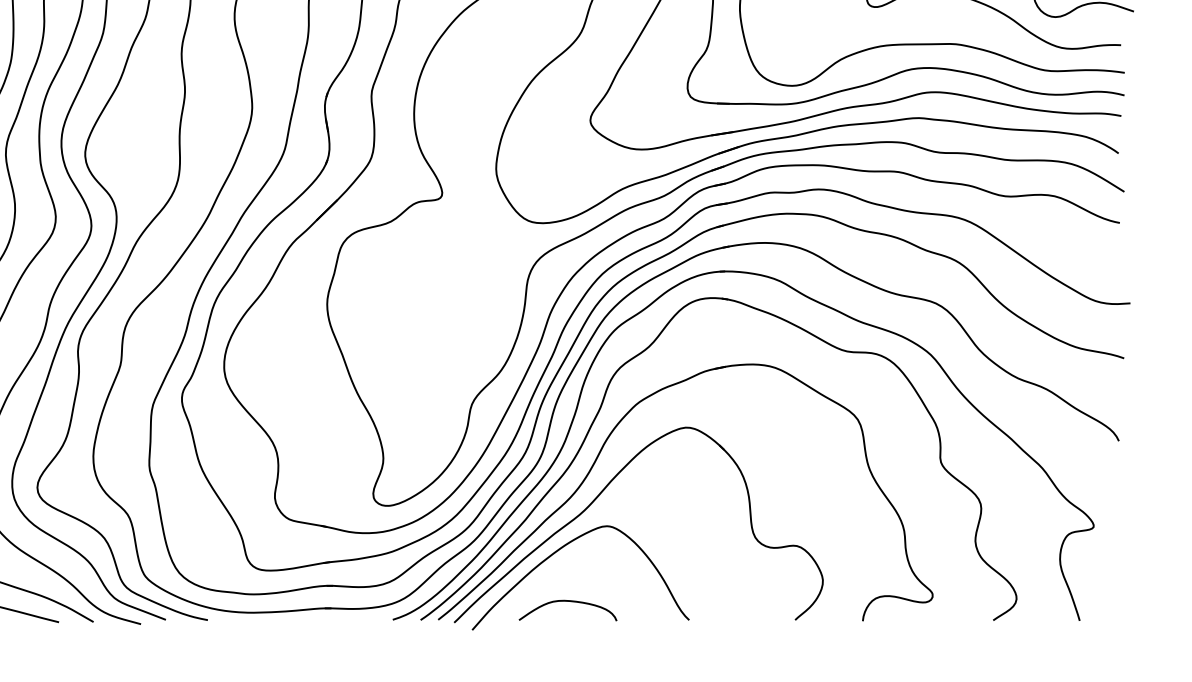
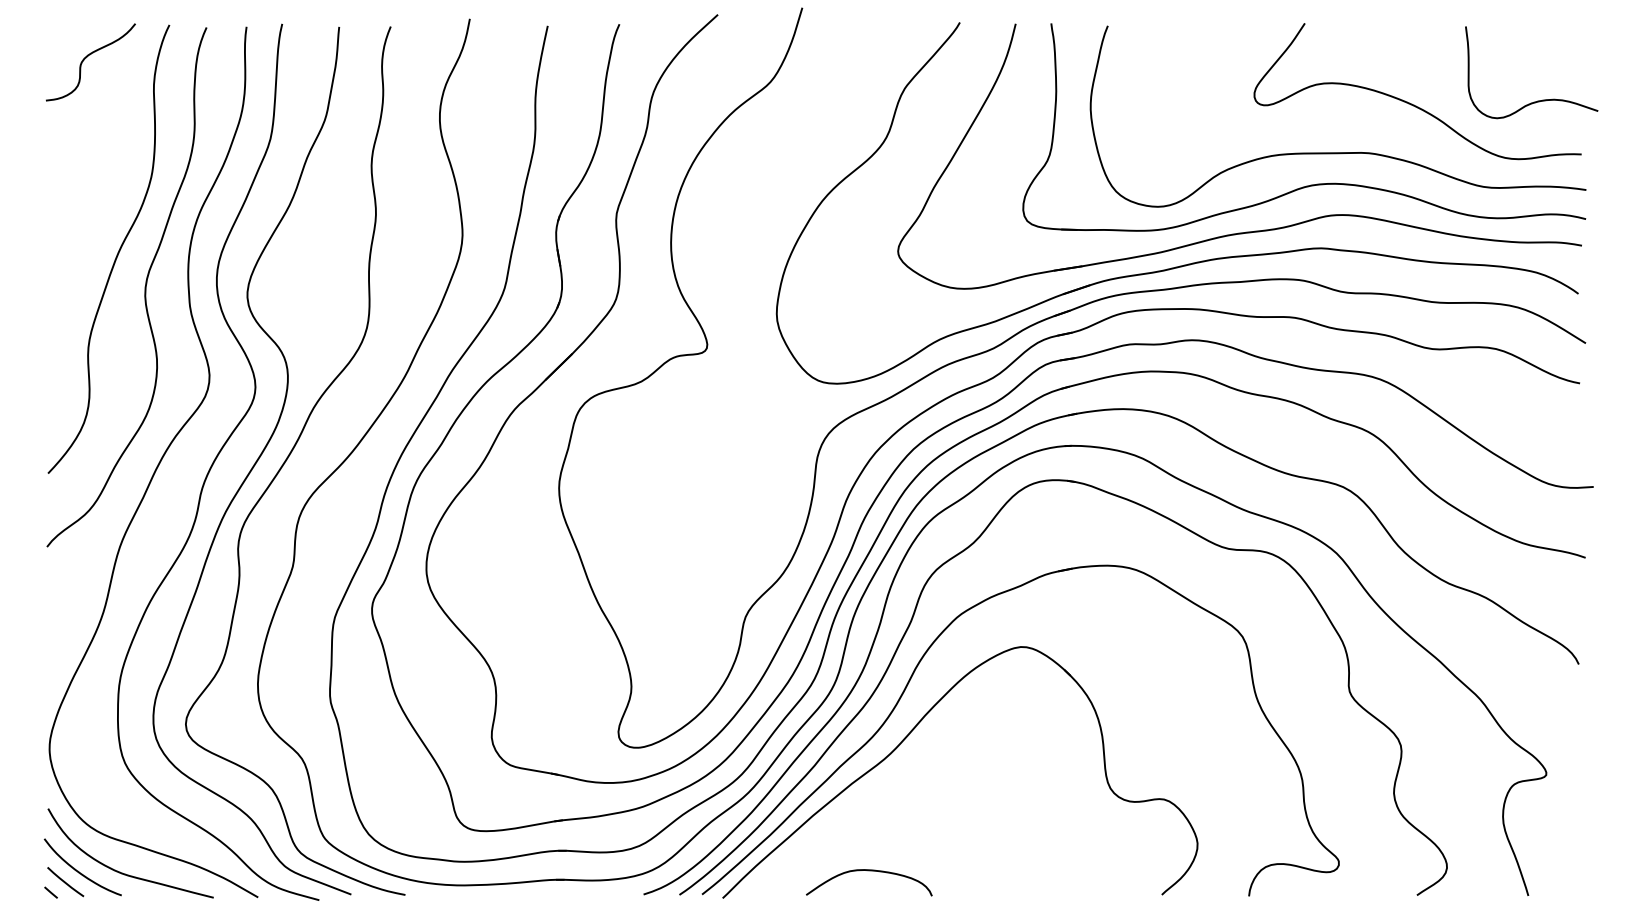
curve: (561, 549) -> (860, 803), removed

